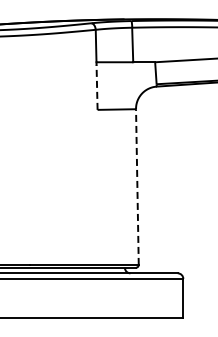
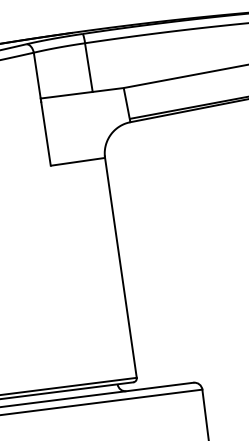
line: (97, 87) -> (46, 134), dashed -> solid
line: (137, 187) -> (121, 268), dashed -> solid

